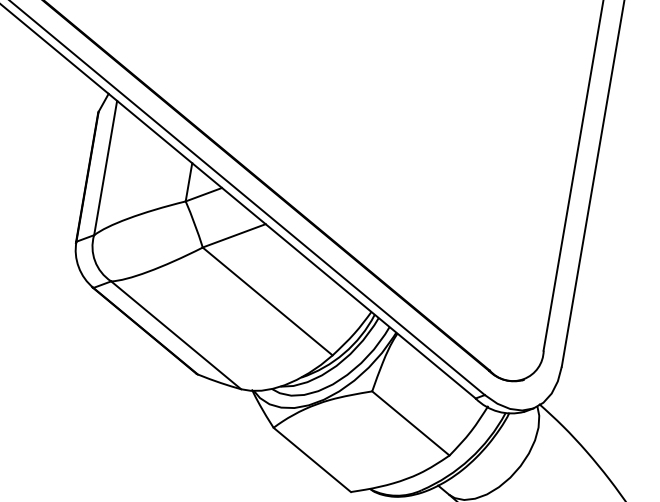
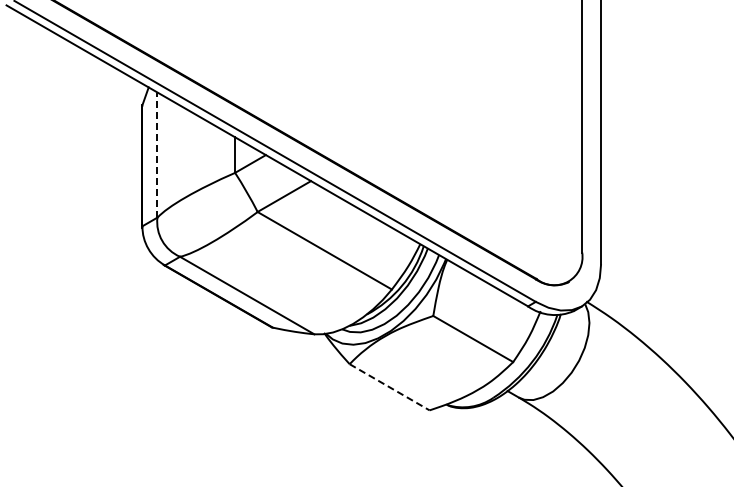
line: (105, 168) -> (157, 155), solid -> dashed
line: (313, 460) -> (390, 387), solid -> dashed

